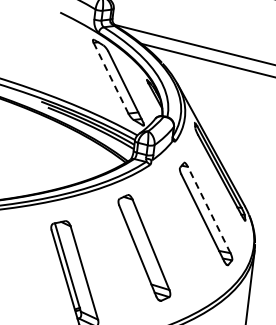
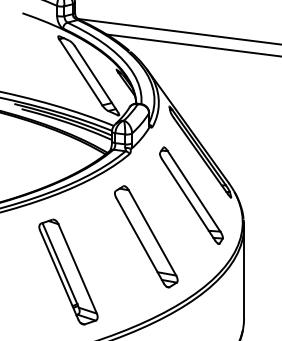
line: (111, 78) -> (81, 72), dashed -> solid
line: (208, 209) -> (193, 190), dashed -> solid
part: (144, 247) -> (146, 236), moved

